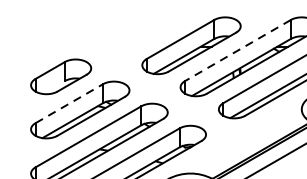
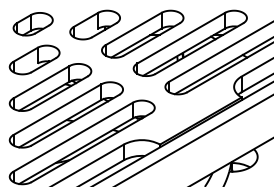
part: (58, 34) -> (32, 24), added
part: (133, 34) -> (94, 24), added
line: (238, 50) -> (181, 38), dashed -> solid
line: (69, 102) -> (41, 81), dashed -> solid

